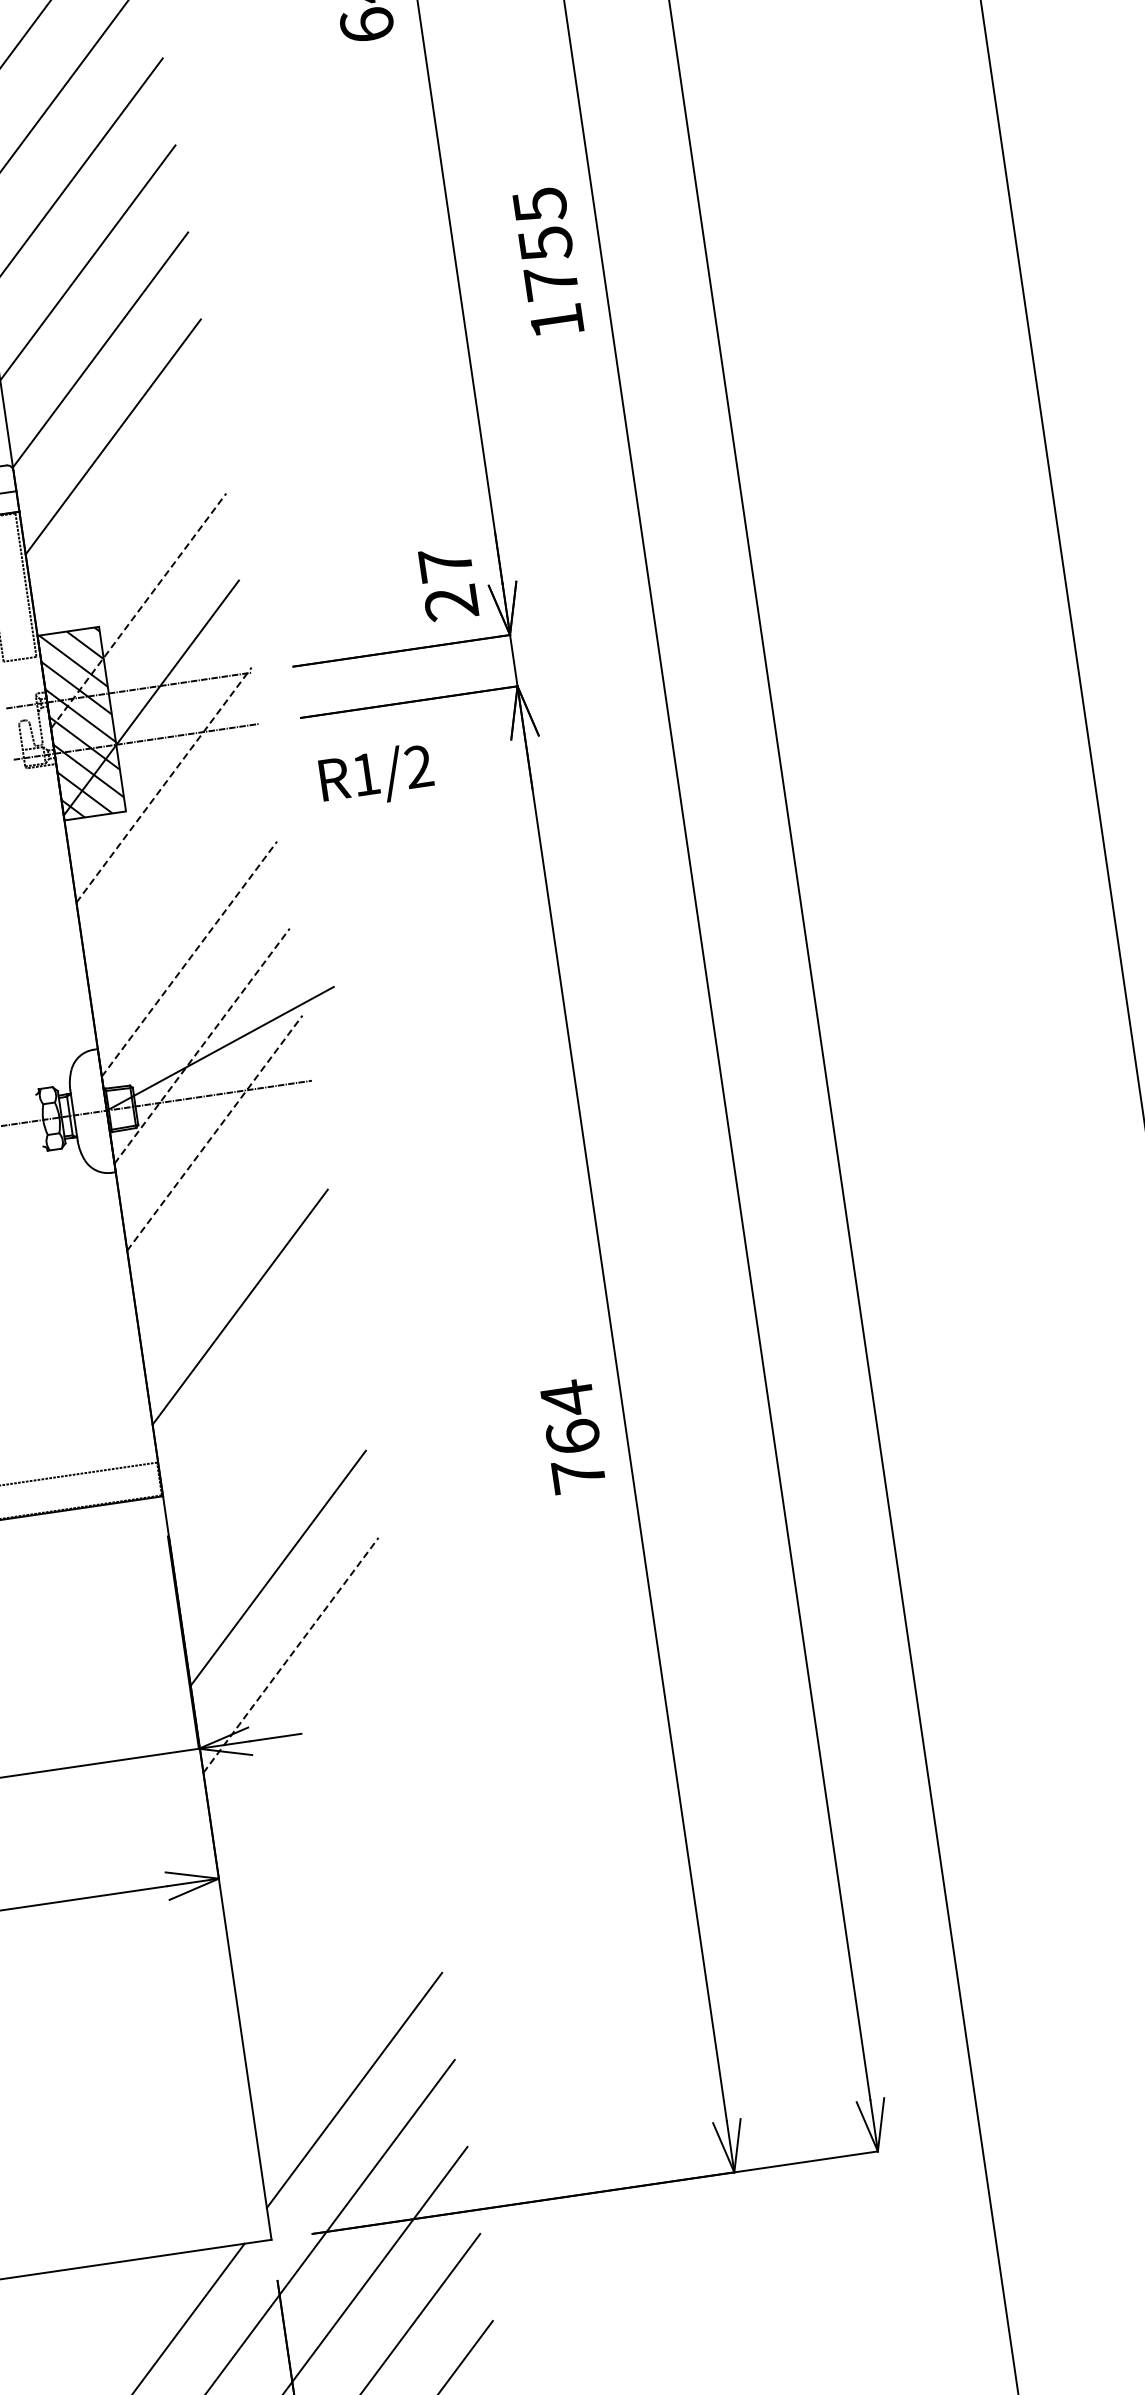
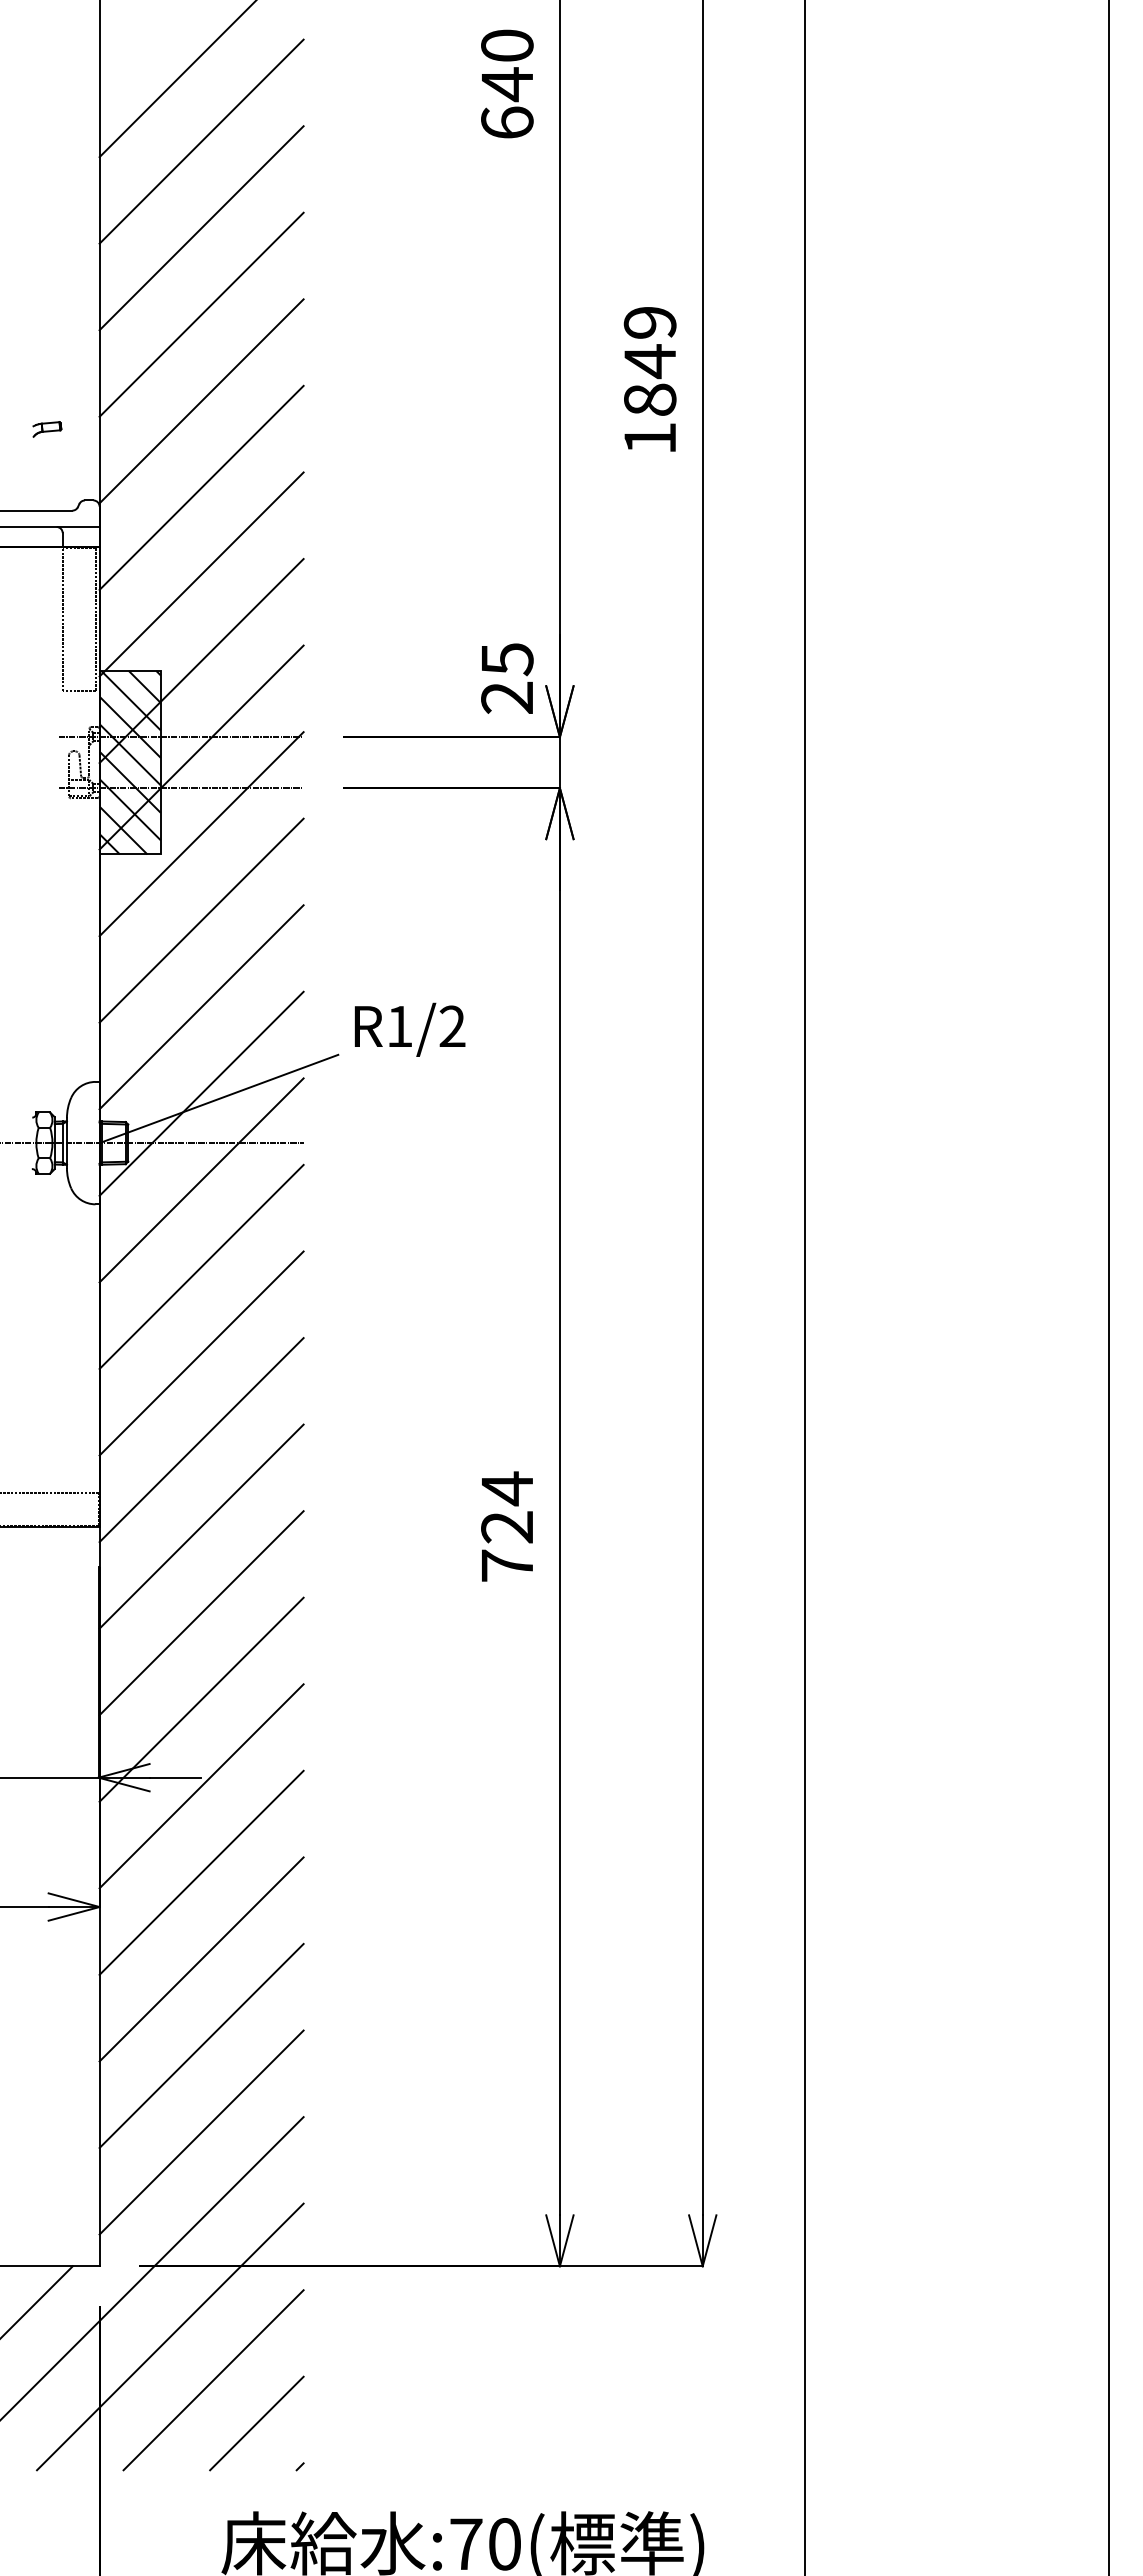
text: (545, 244) -> (649, 361), 1755 -> 1849
line: (125, 524) -> (201, 574), added
text: (445, 564) -> (507, 659), 27 -> 25
line: (138, 610) -> (201, 660), dashed -> solid
text: (376, 776) -> (409, 1029), moved
line: (163, 784) -> (201, 833), dashed -> solid
line: (176, 871) -> (201, 920), added
line: (189, 958) -> (201, 1006), dashed -> solid
line: (201, 1045) -> (201, 1093), dashed -> solid
line: (214, 1133) -> (201, 1180), dashed -> solid
line: (227, 1219) -> (201, 1266), added
line: (252, 1394) -> (201, 1440), added
text: (573, 1436) -> (507, 1526), 764 -> 724
line: (265, 1481) -> (201, 1526), added
line: (290, 1655) -> (201, 1699), dashed -> solid
line: (303, 1742) -> (201, 1786), added
line: (316, 1829) -> (201, 1872), added
line: (329, 1916) -> (201, 1959), added
line: (341, 2002) -> (201, 2045), added

